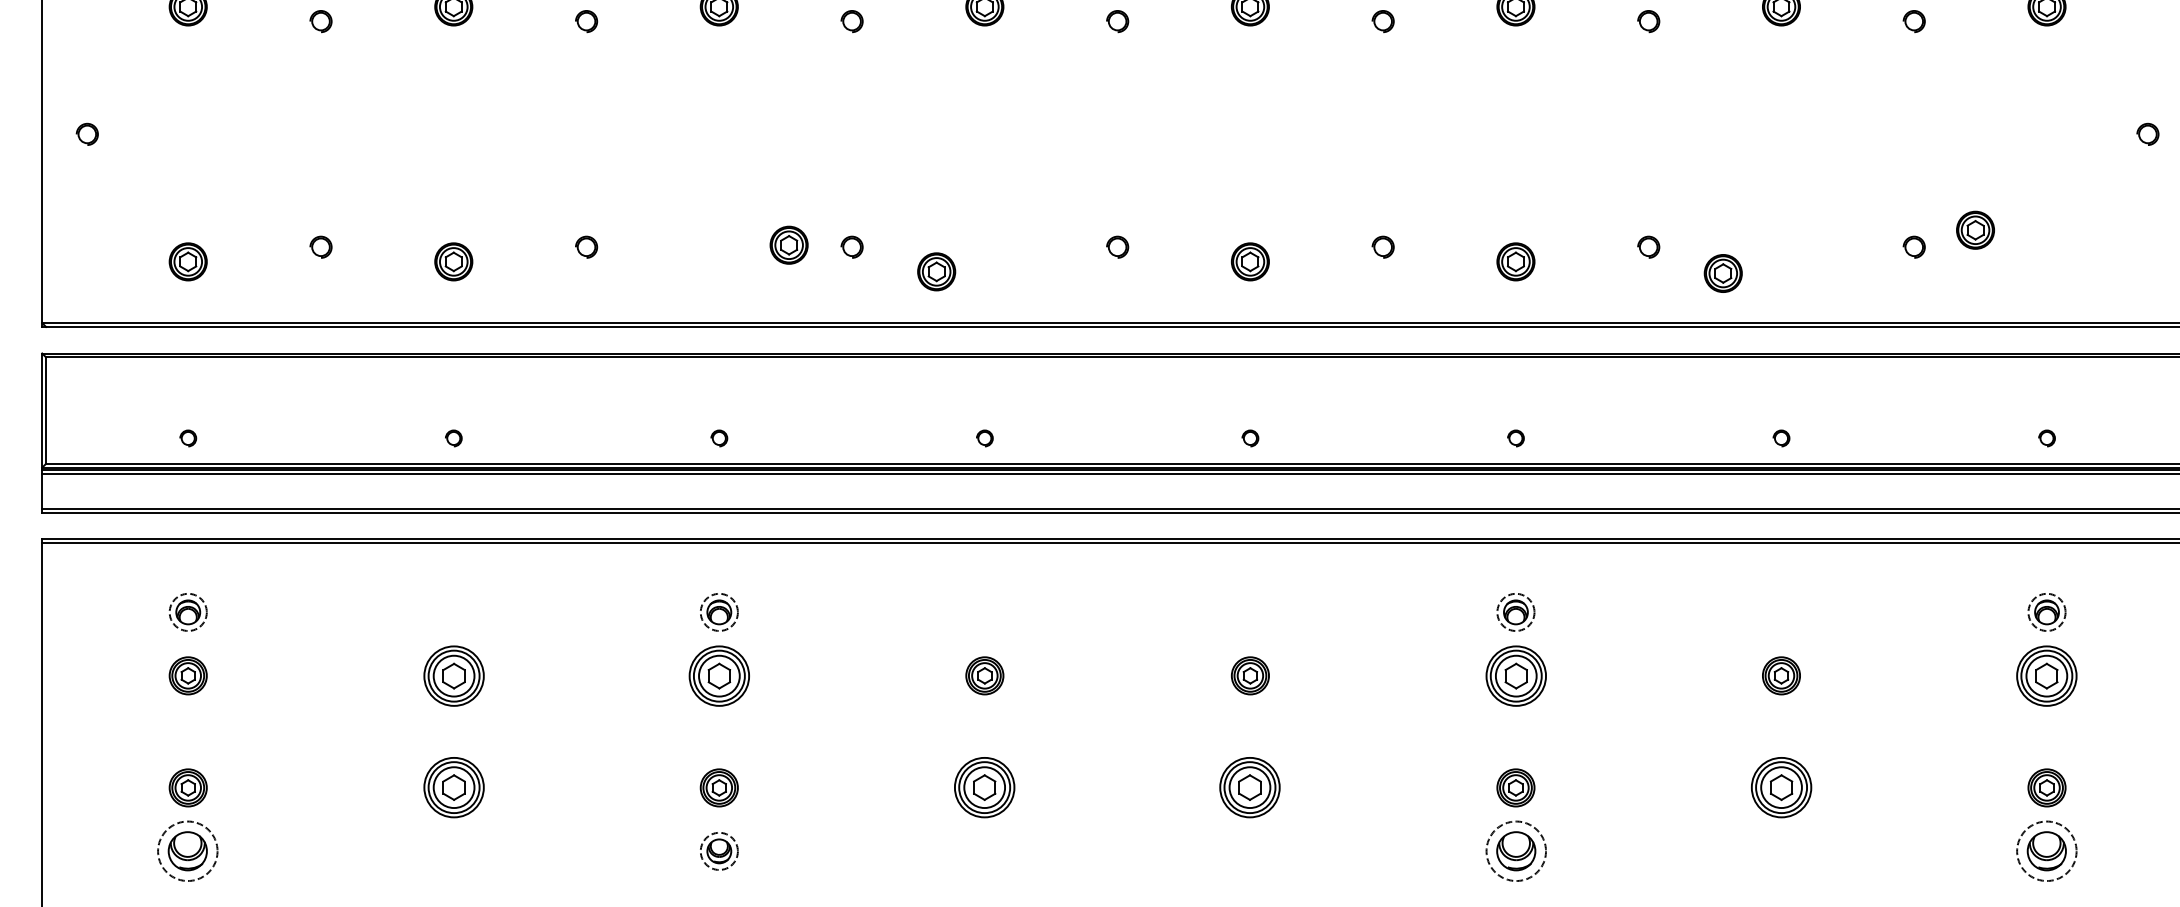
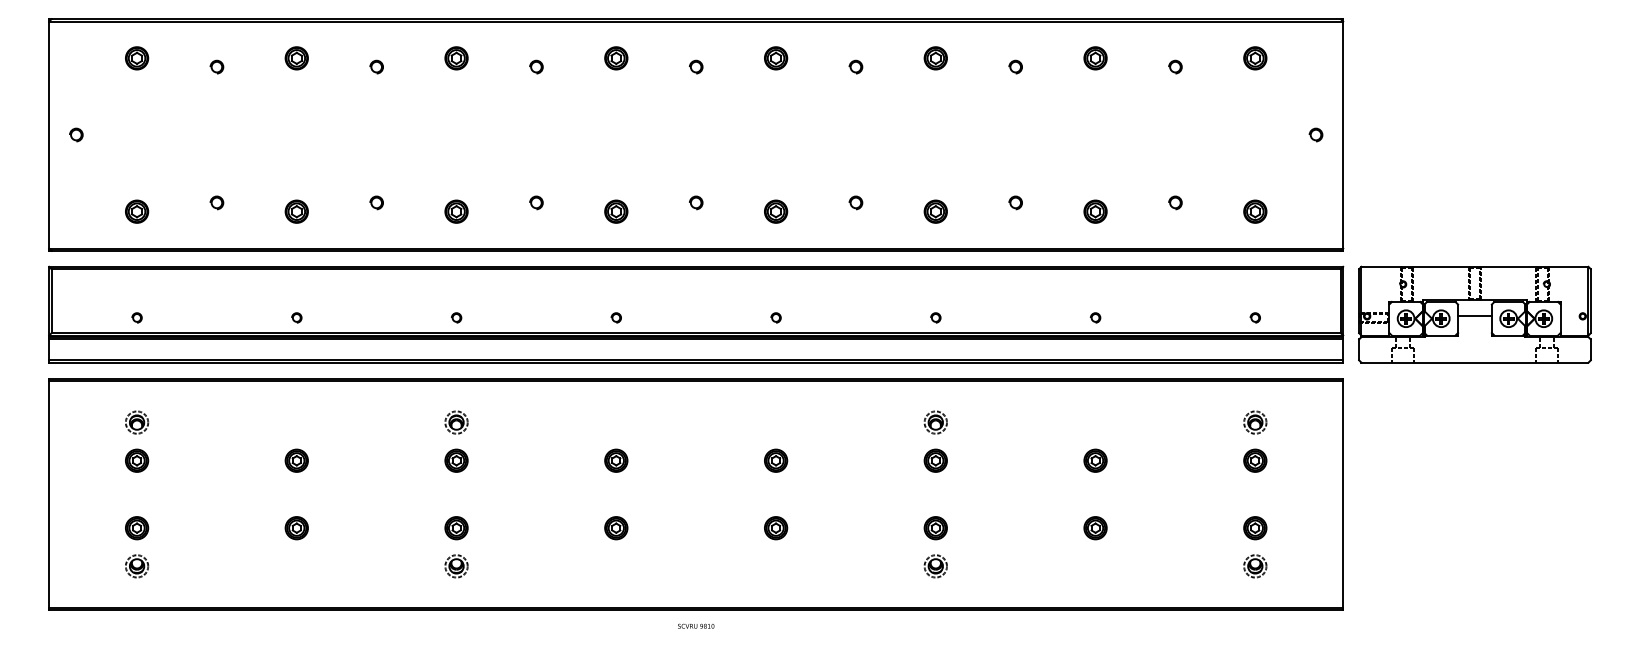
part: (1975, 229) -> (1255, 211), moved
part: (789, 244) -> (456, 211), moved
part: (936, 271) -> (616, 211), moved
part: (1723, 273) -> (1095, 211), moved
part: (453, 675) -> (296, 460), size x0.62
part: (719, 675) -> (456, 460), size x0.62
part: (1515, 675) -> (935, 460), size x0.62
part: (2047, 675) -> (1255, 460), size x0.62
part: (453, 788) -> (296, 528), size x0.62
part: (985, 788) -> (616, 528), size x0.62
part: (1251, 788) -> (776, 528), size x0.62
part: (1781, 788) -> (1095, 528), size x0.62
part: (188, 851) -> (137, 566), size x0.62
part: (1515, 851) -> (935, 566), size x0.62
part: (2047, 851) -> (1255, 566), size x0.62

